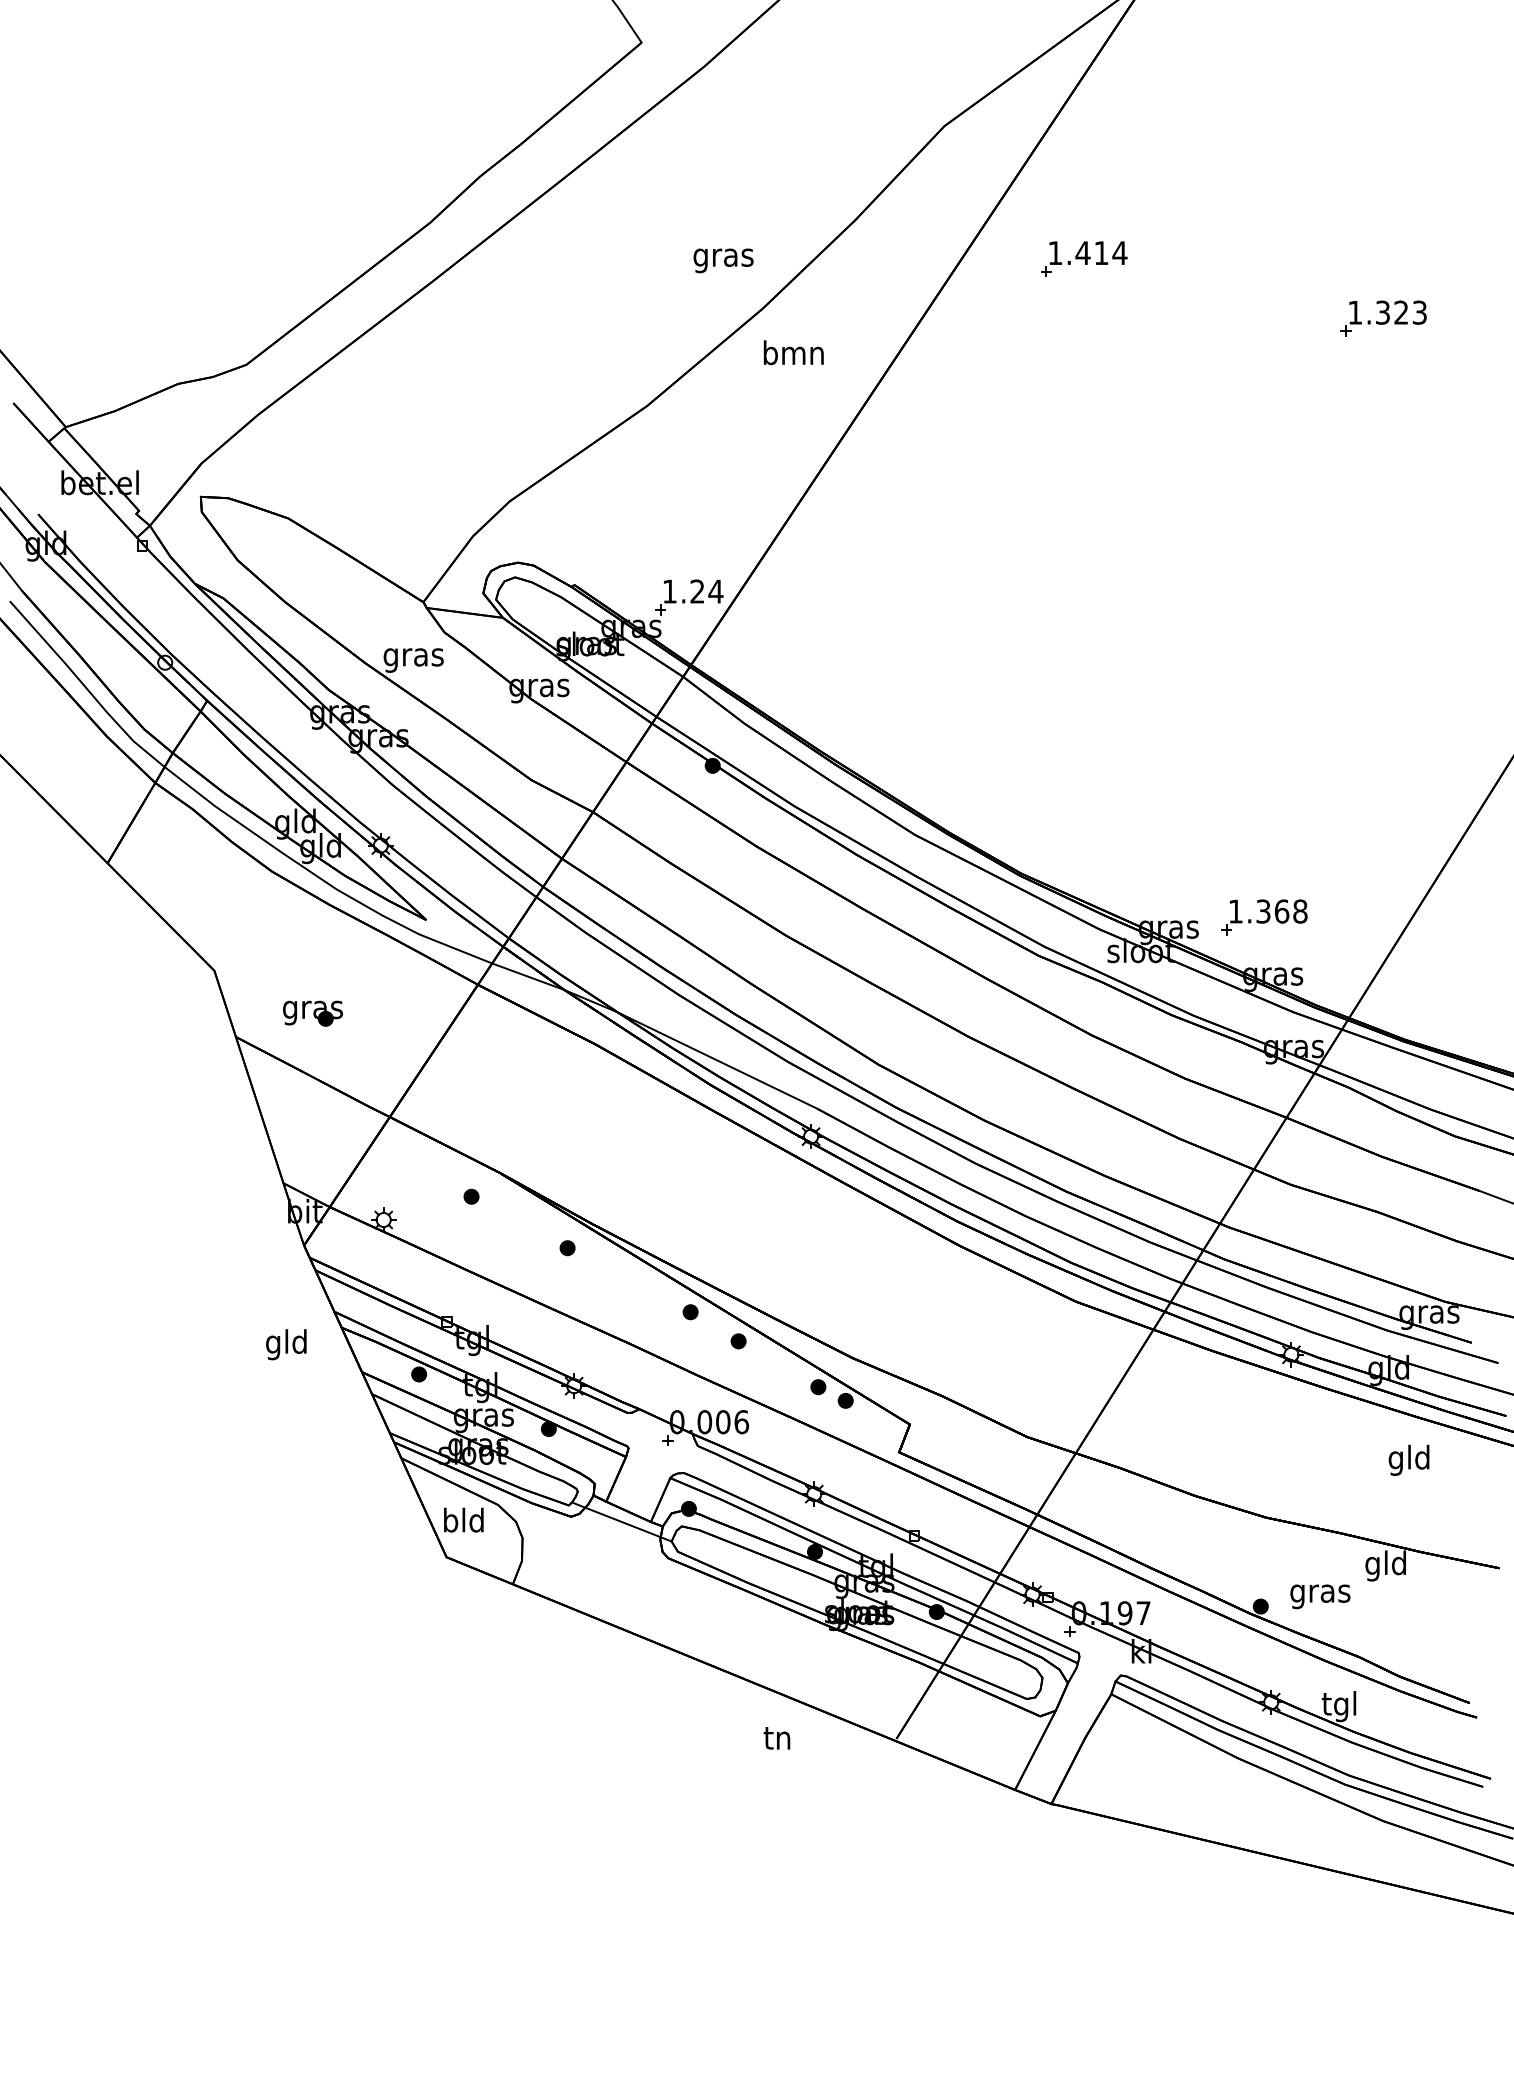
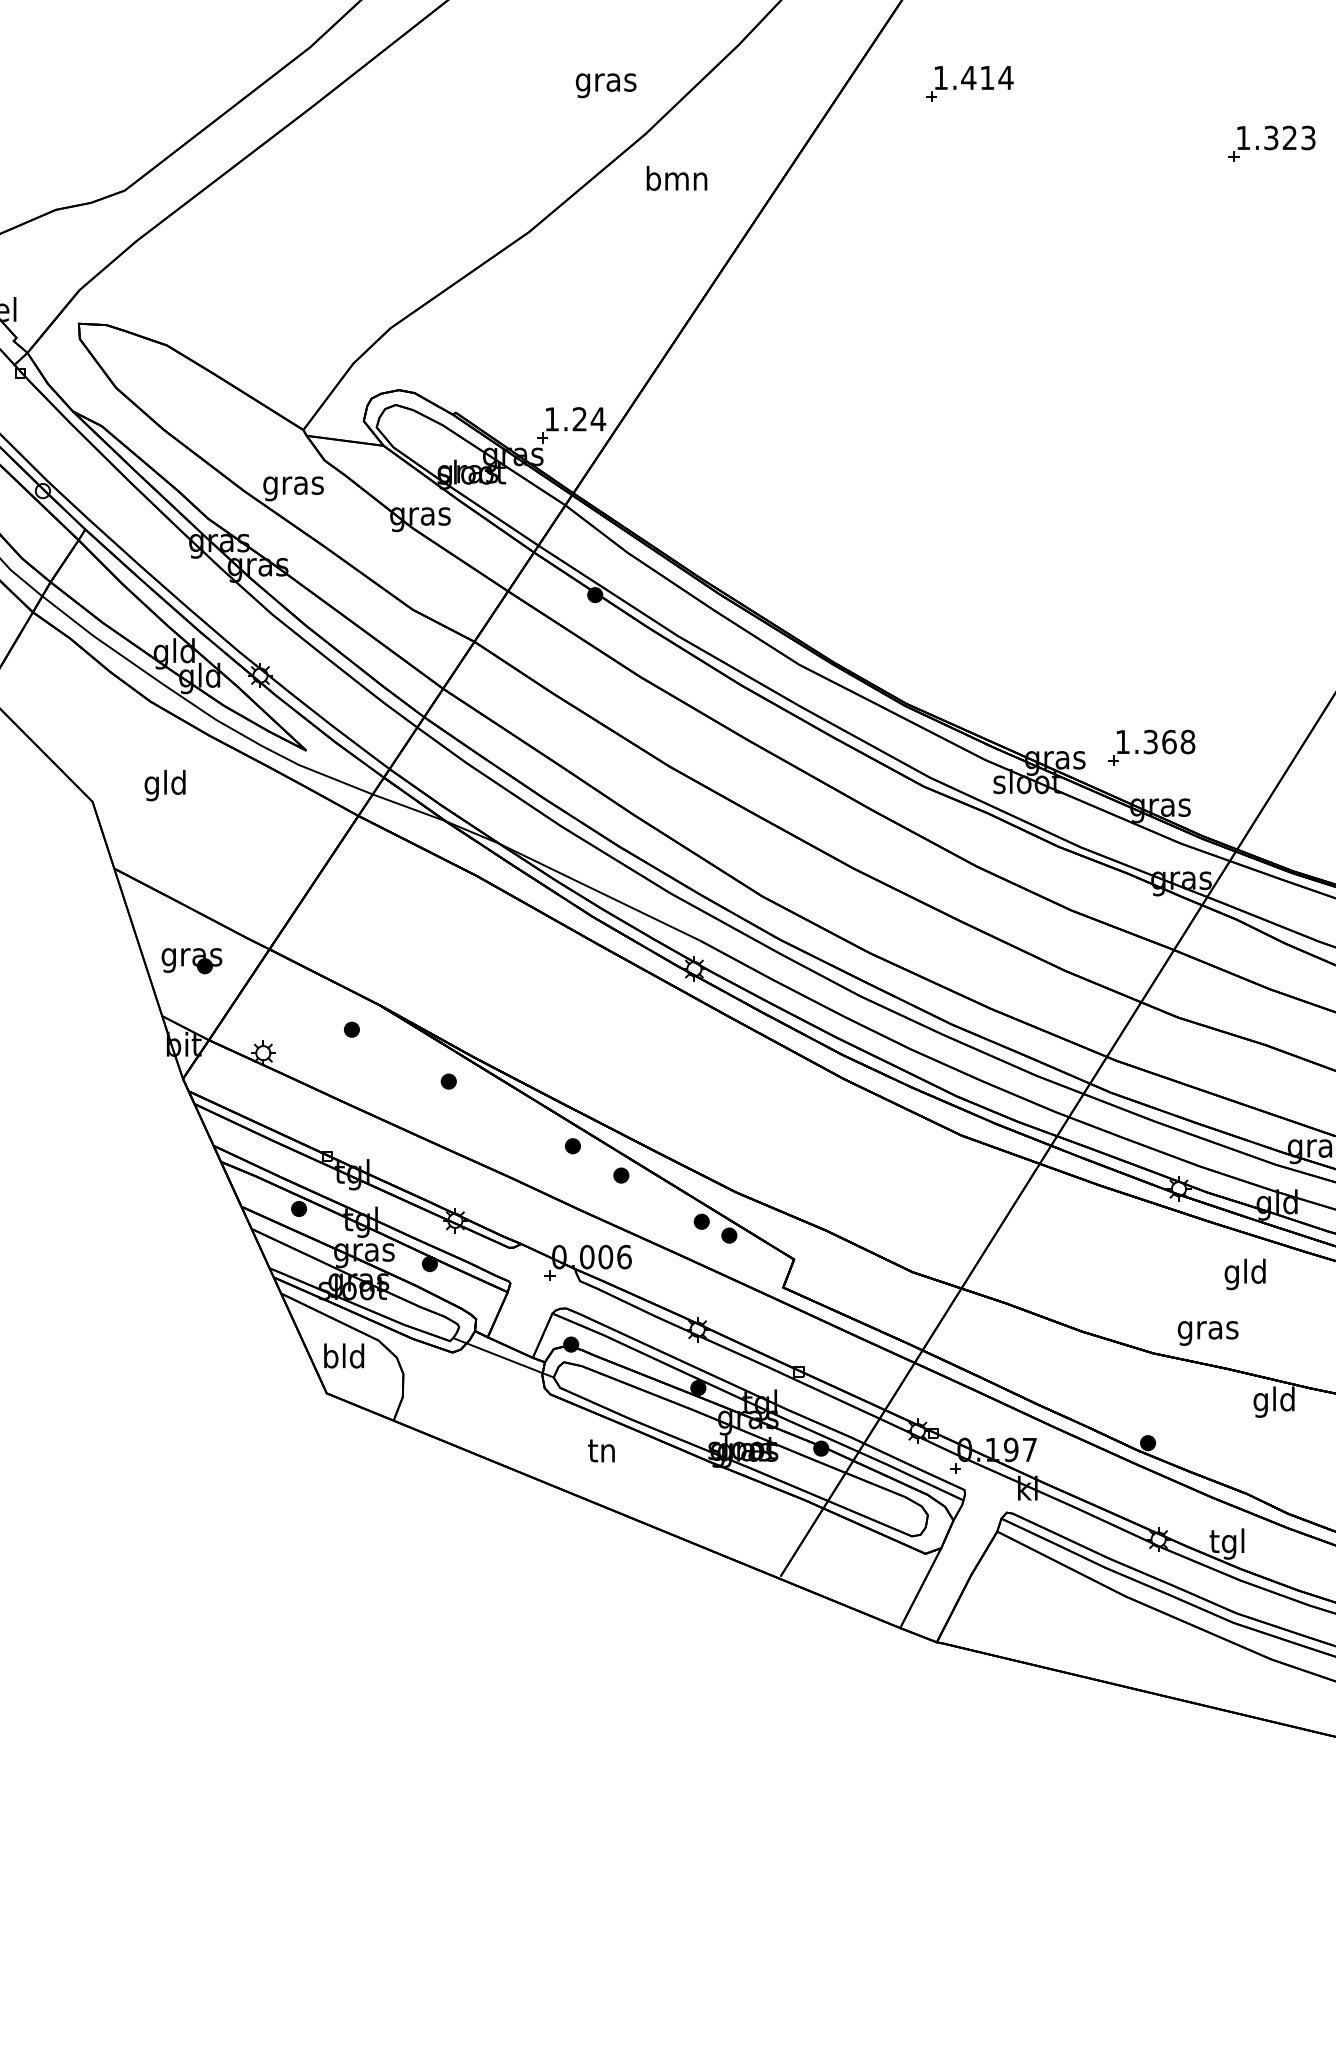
part: (312, 1013) -> (191, 960), moved
text: (286, 1344) -> (165, 785), moved
text: (1408, 1459) -> (1244, 1273), moved
text: (1320, 1596) -> (1208, 1333), moved
text: (776, 1738) -> (601, 1451), moved

